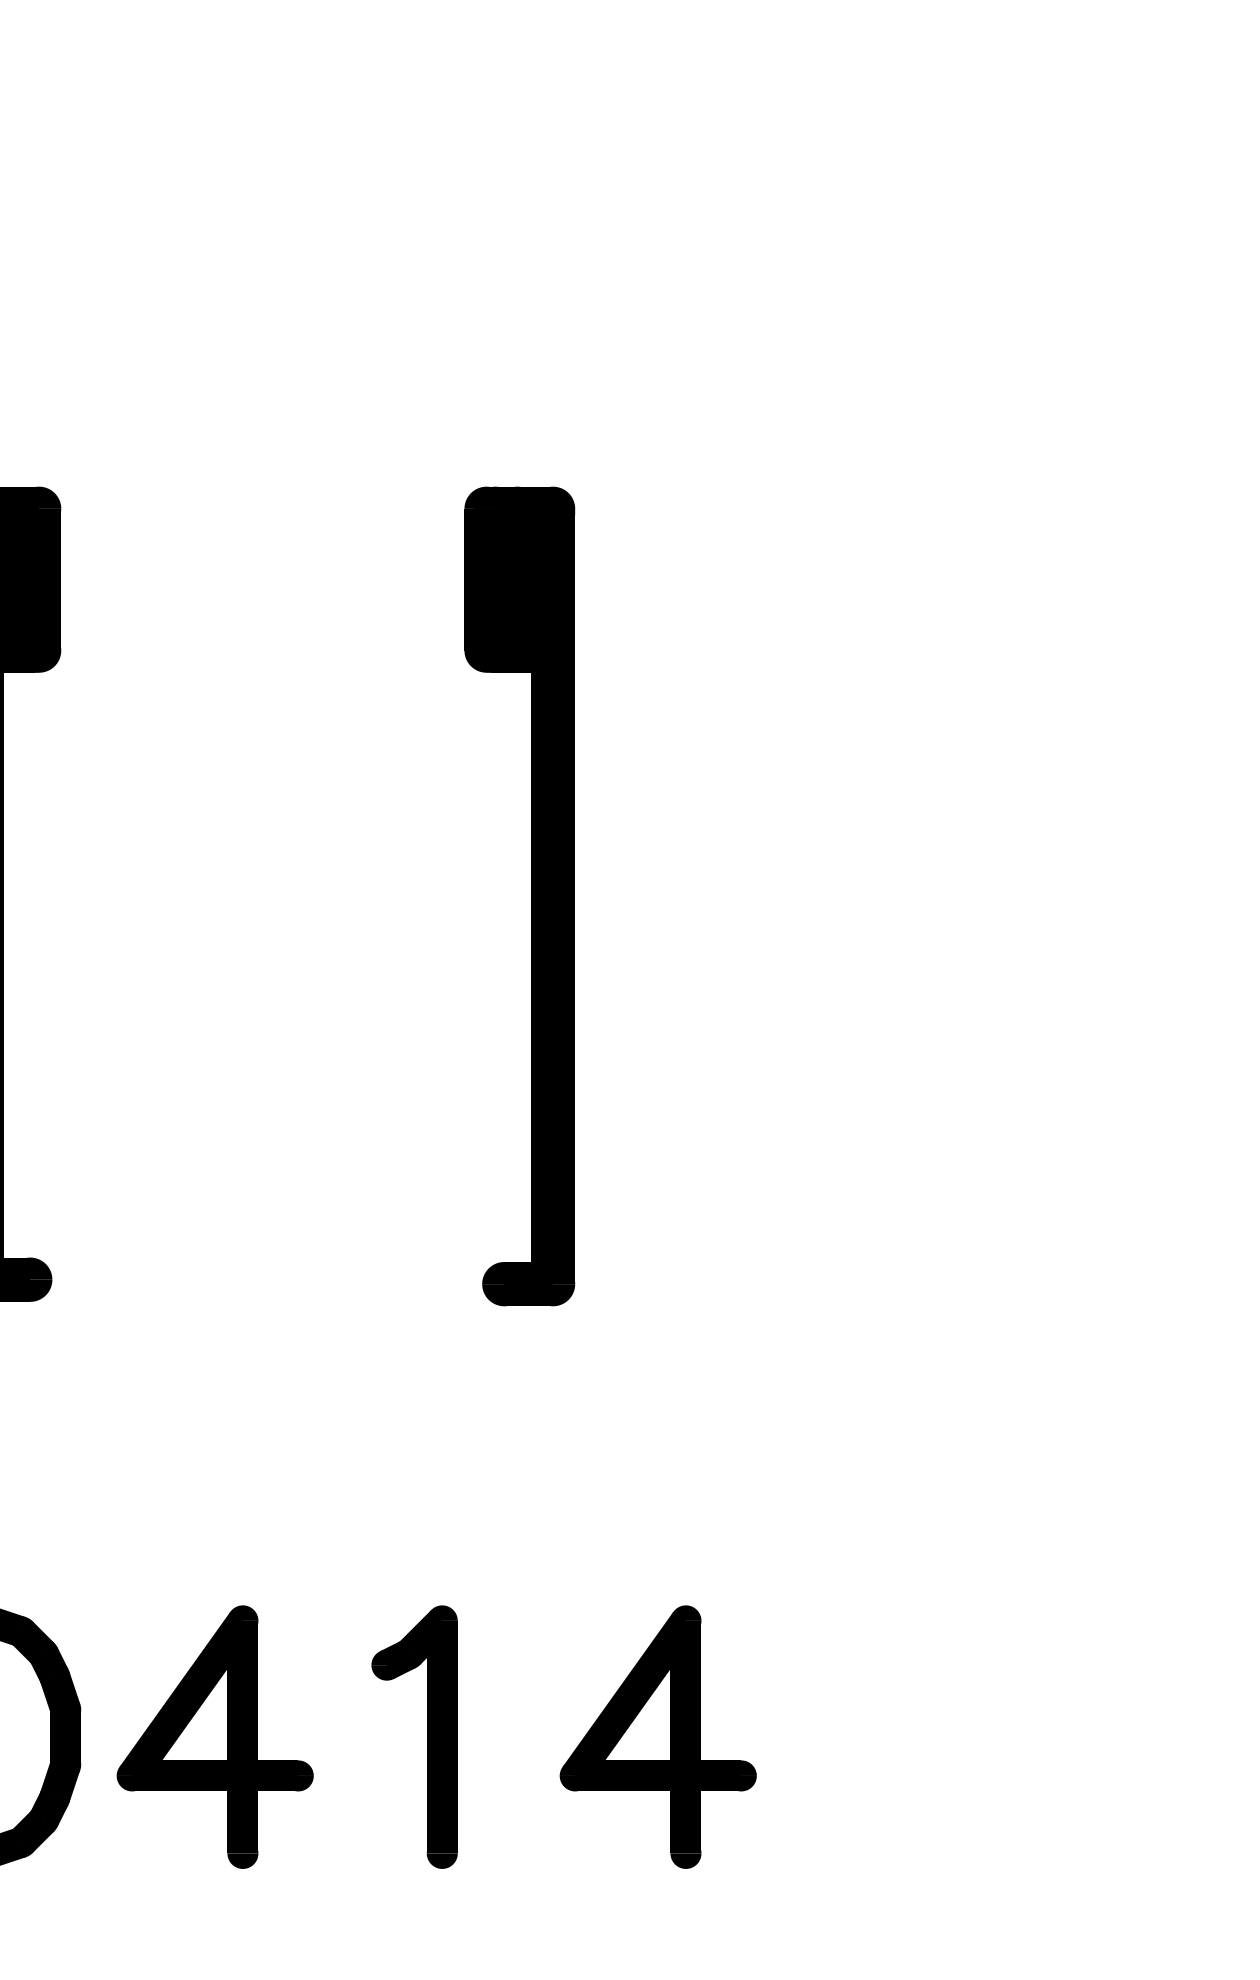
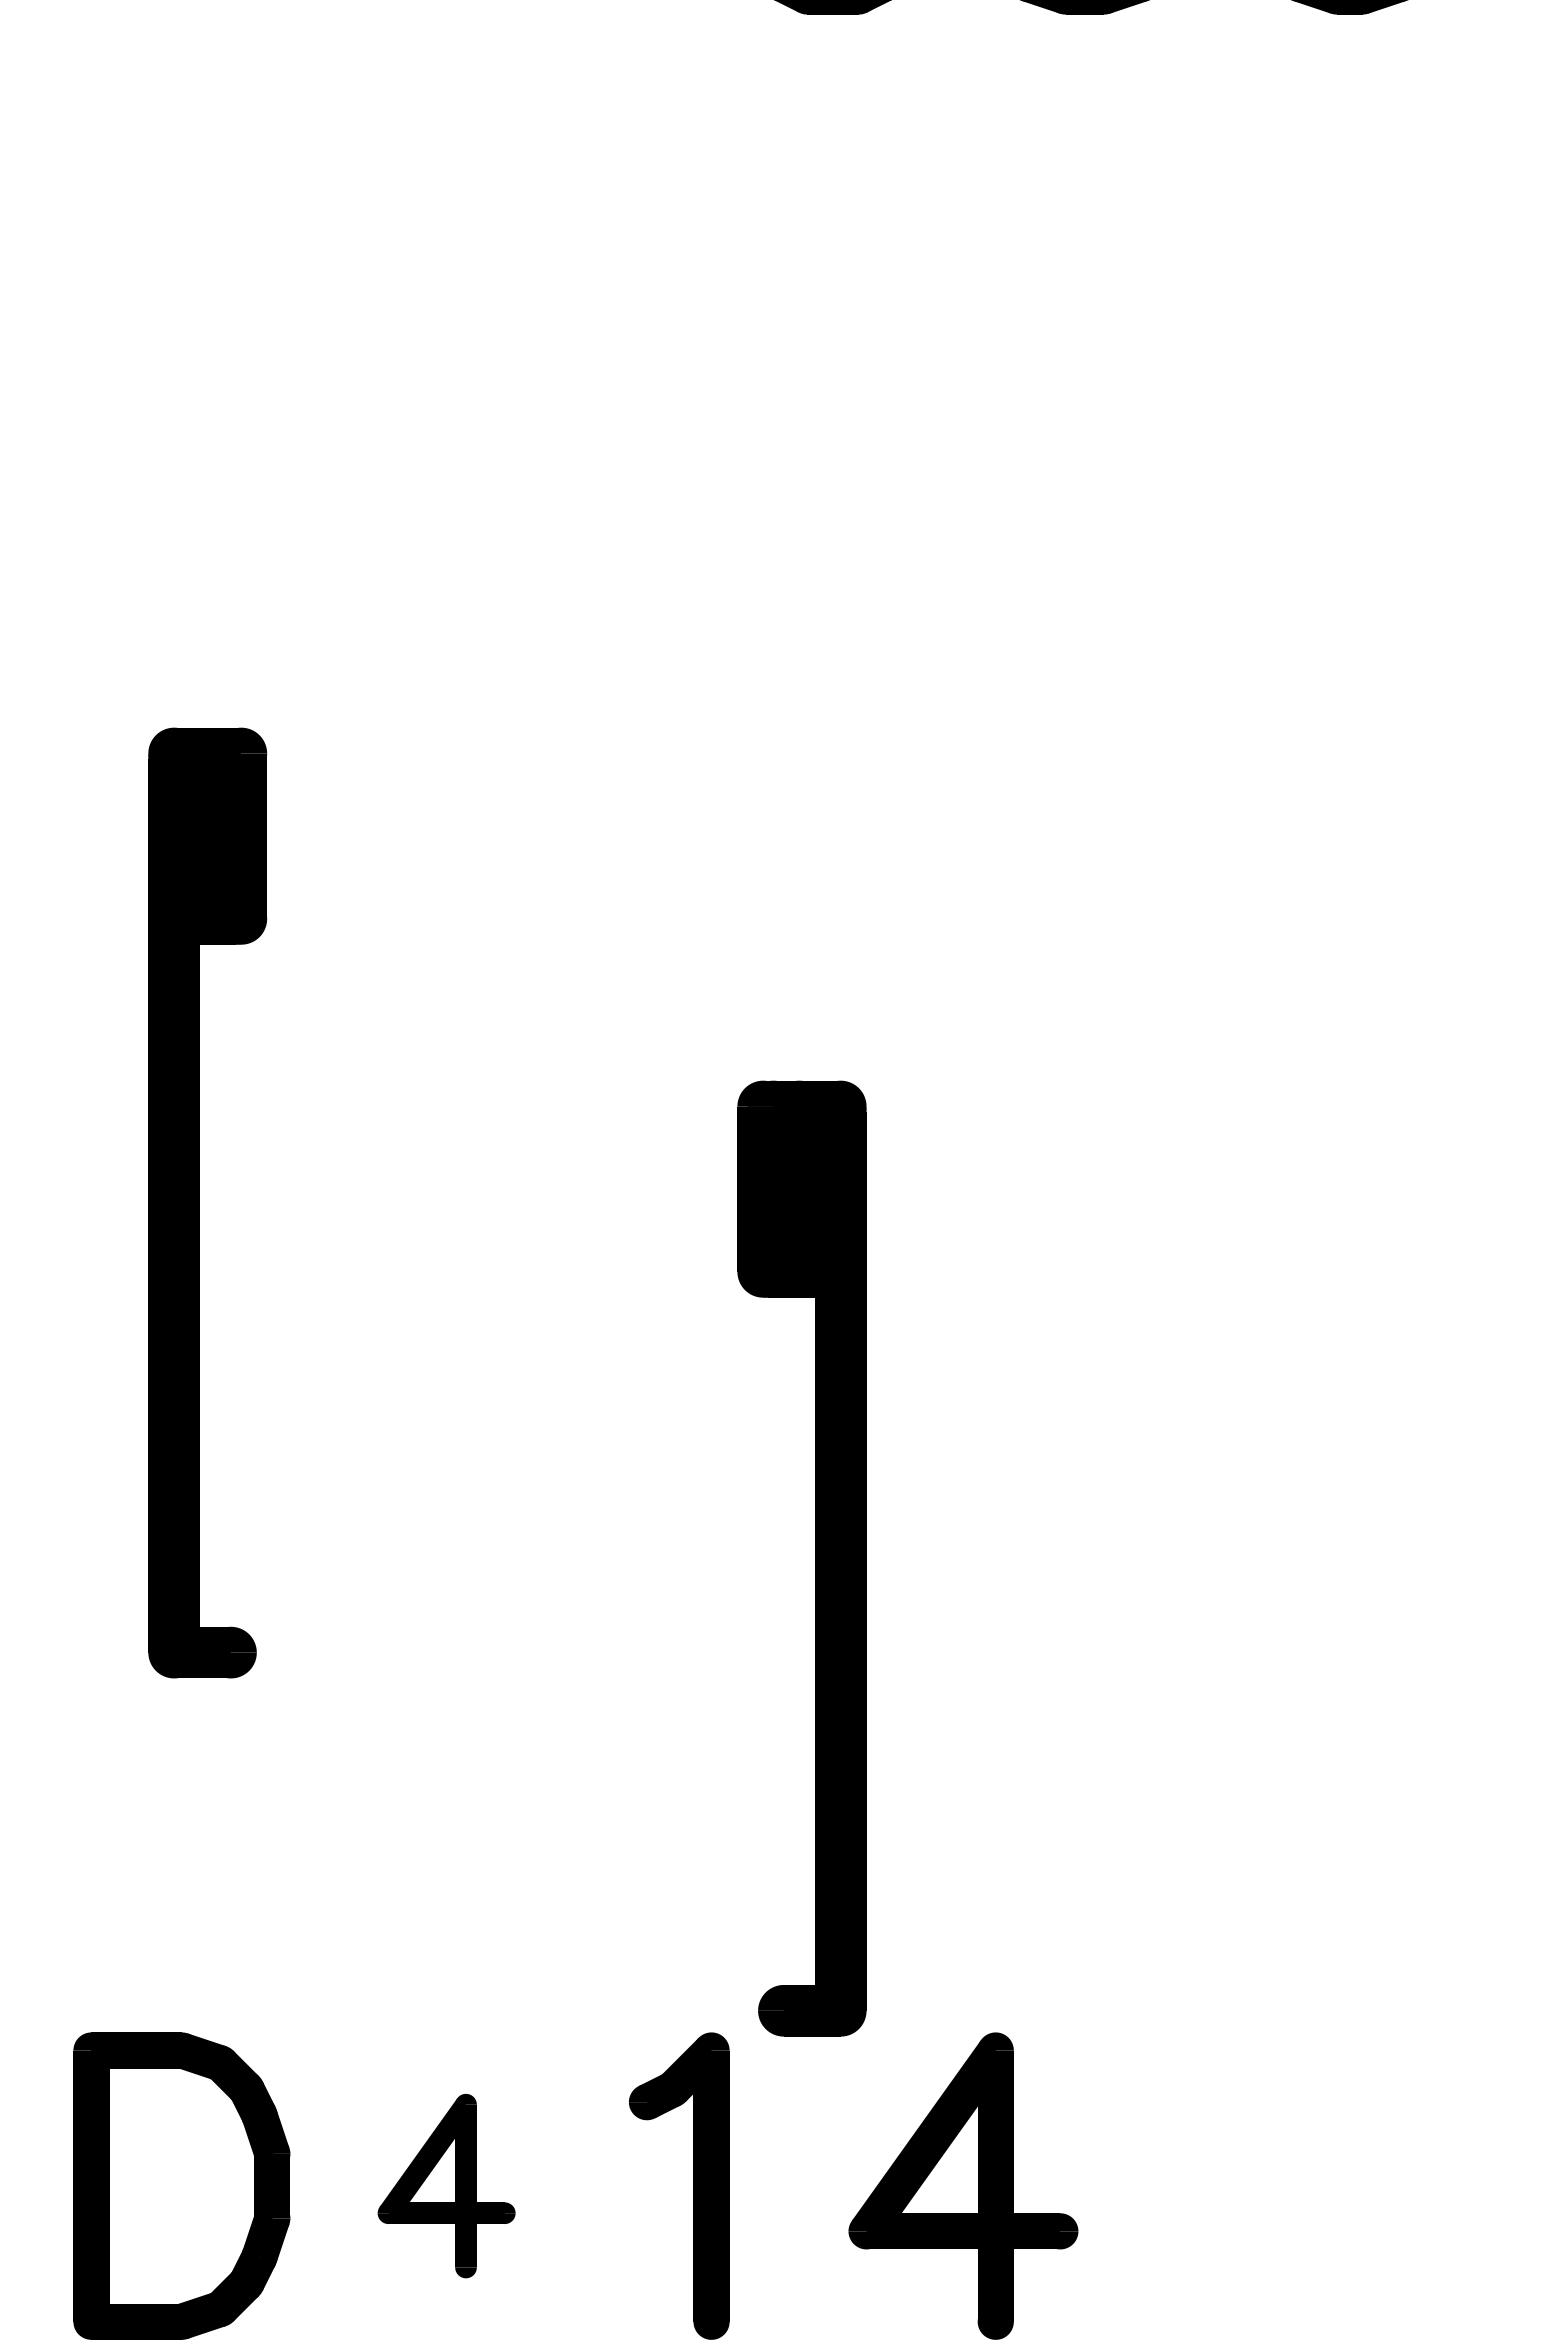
part: (531, 896) -> (815, 1558), moved
part: (215, 1736) -> (446, 2185), size x0.6

